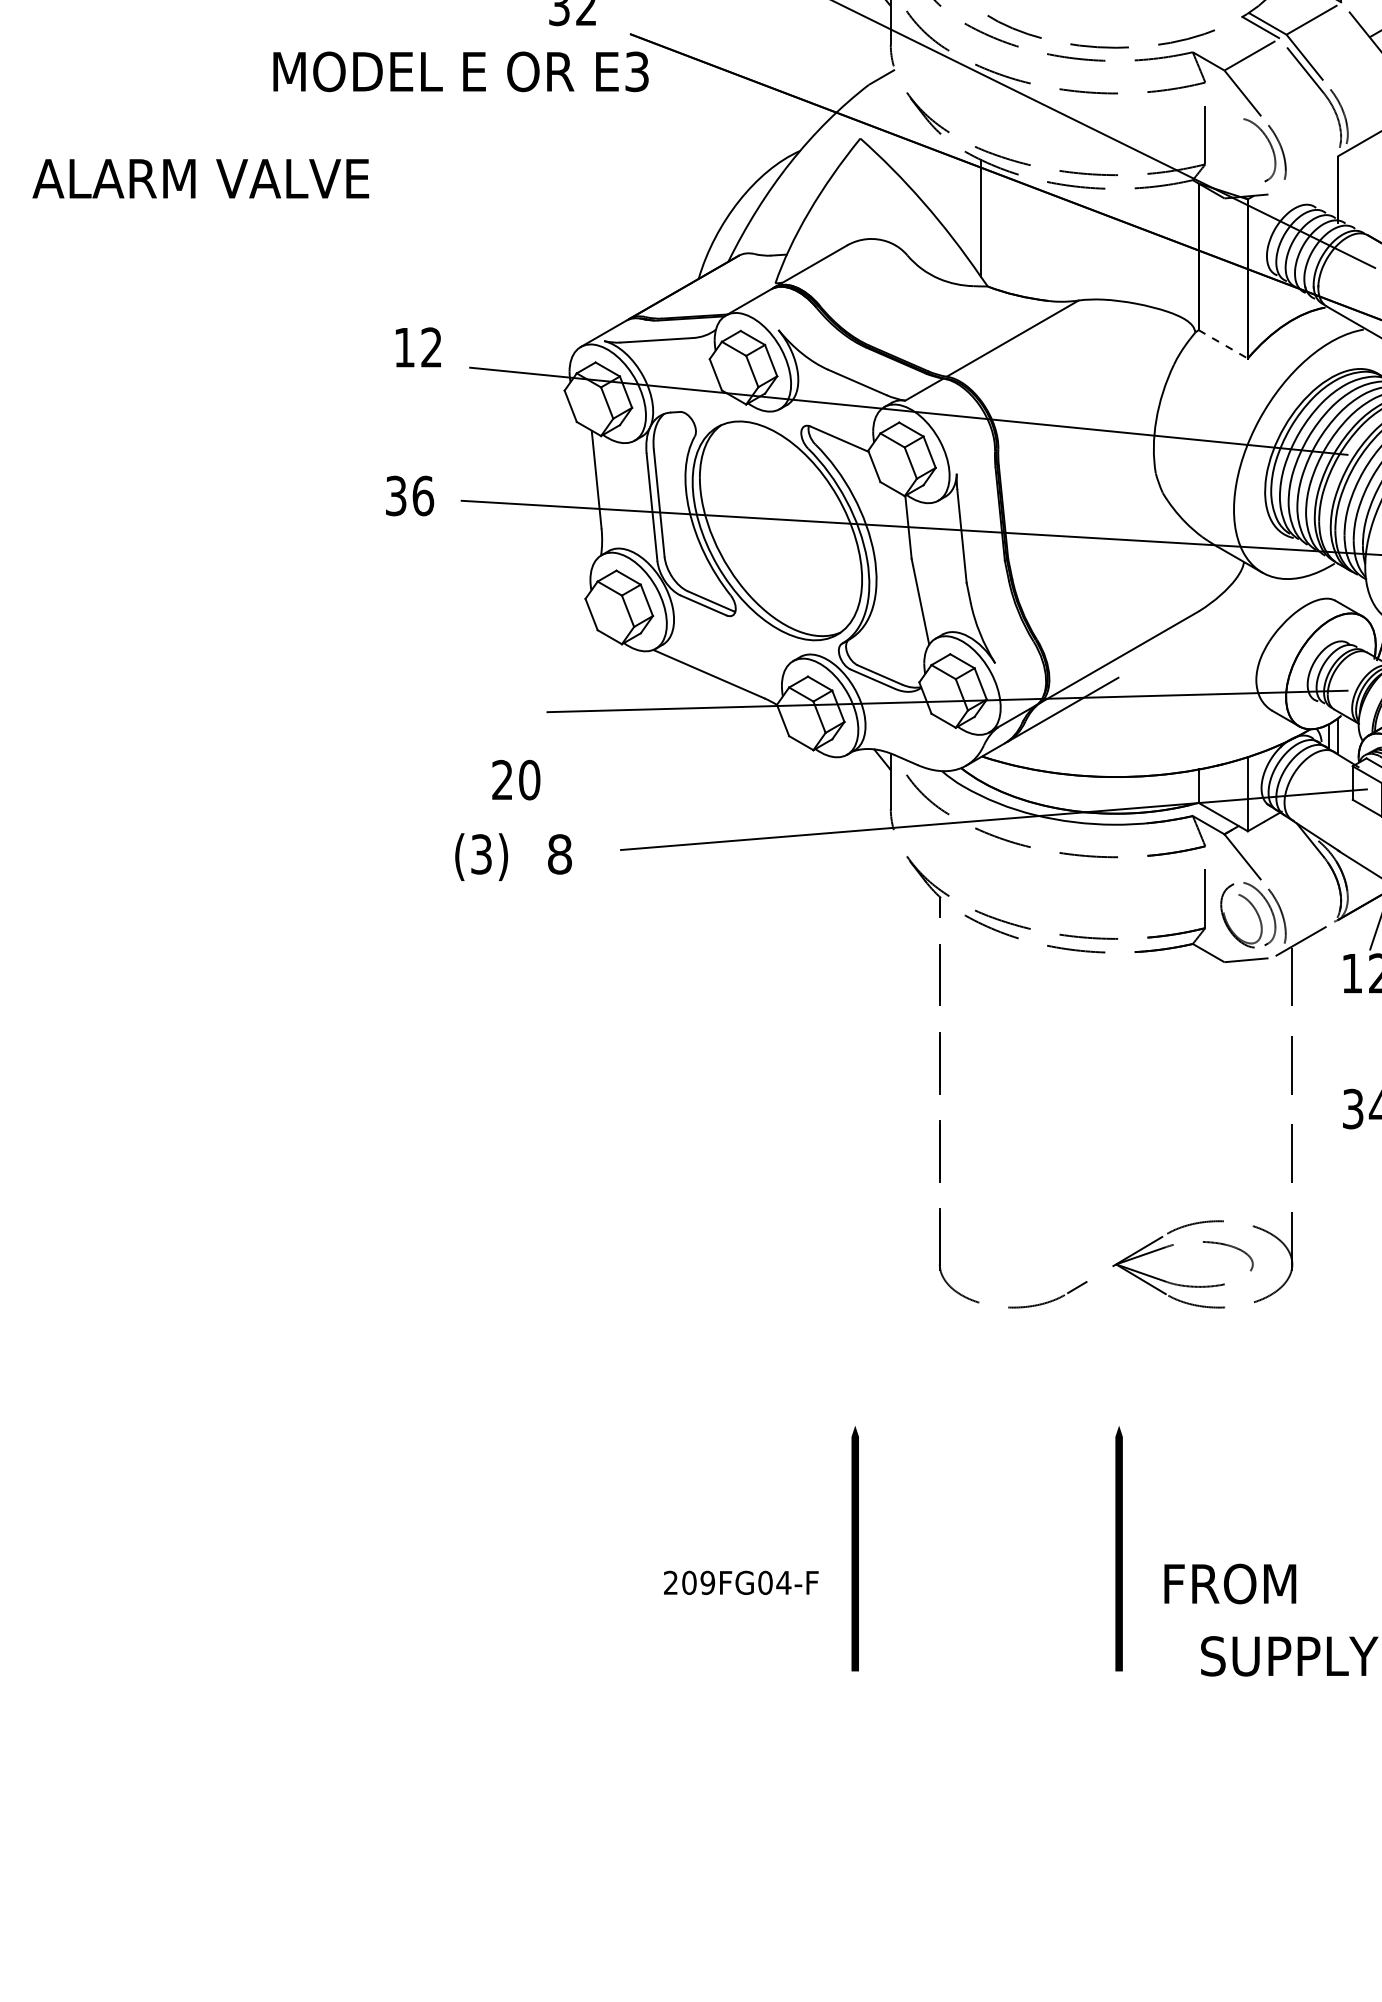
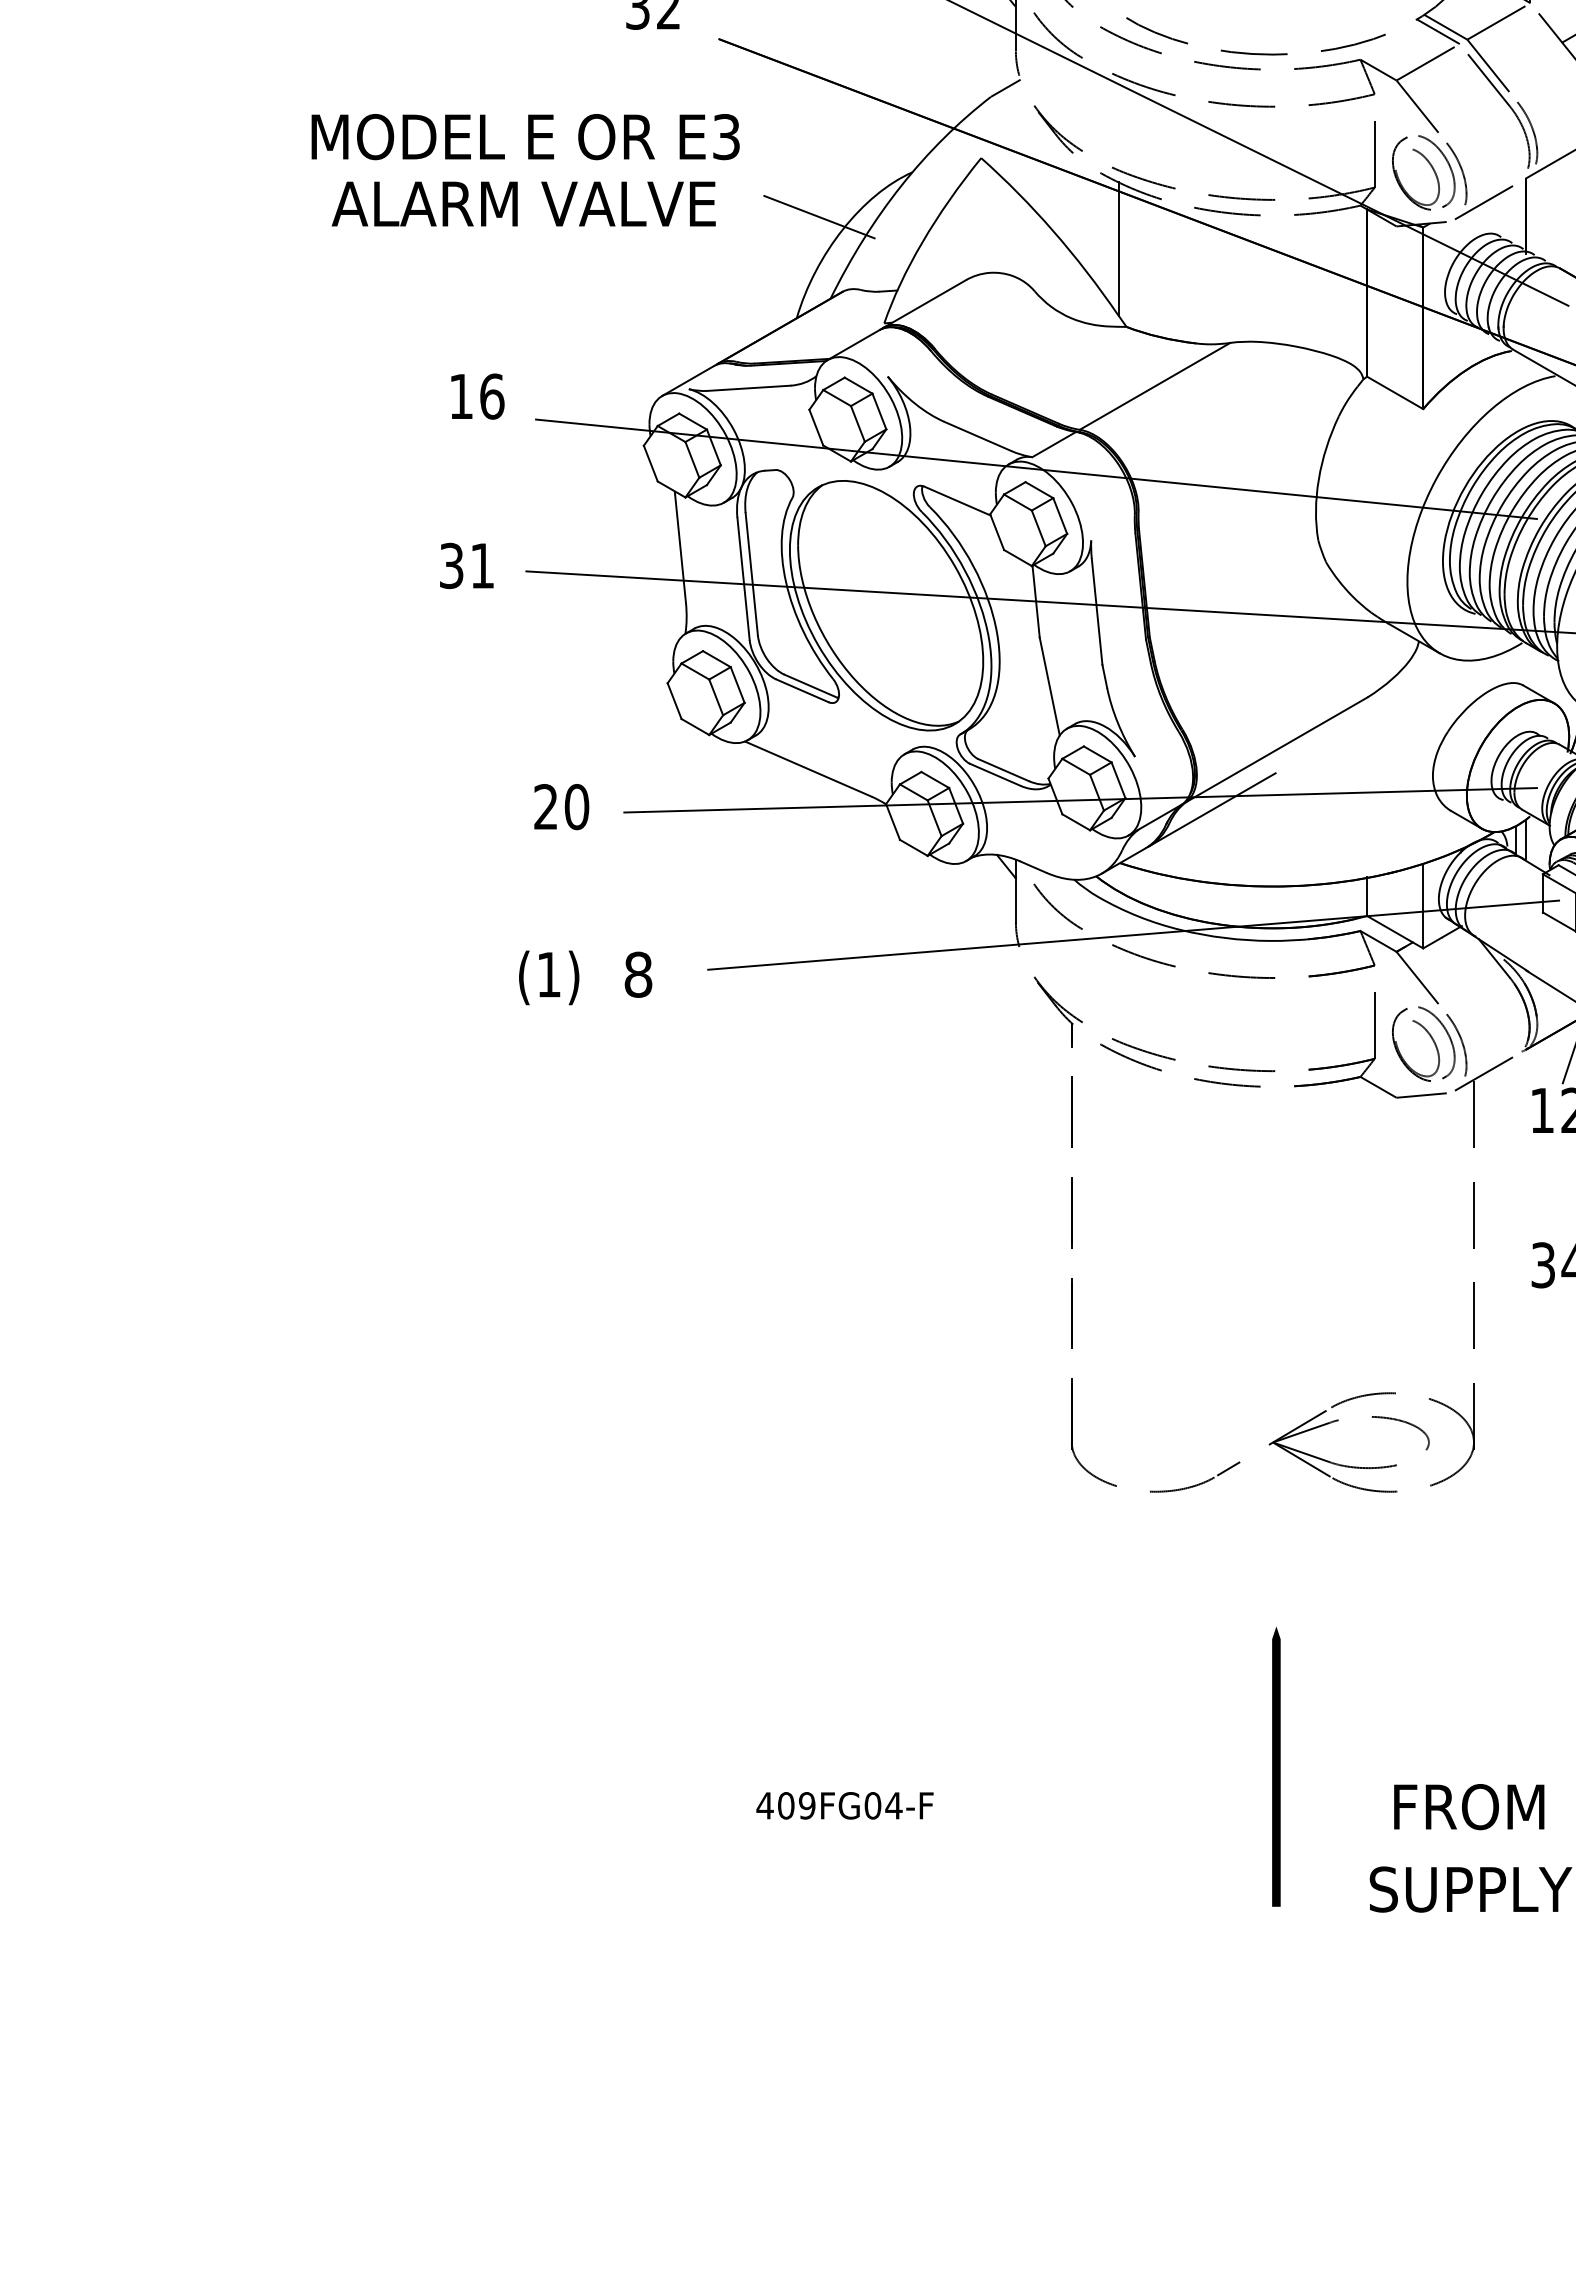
text: (460, 72) -> (525, 137), moved
part: (1252, 143) -> (1428, 163), added
line: (1303, 176) -> (1486, 201), added
text: (200, 178) -> (523, 203), moved
line: (718, 189) -> (819, 216), added
line: (1223, 344) -> (1395, 393), dashed -> solid
text: (431, 347) -> (492, 396), 12 -> 16
text: (423, 495) -> (482, 565), 36 -> 31
text: (516, 780) -> (561, 807), moved
text: (481, 854) -> (548, 974), (3) -> (1)
line: (855, 1548) -> (975, 1766), removed
text: (670, 1582) -> (764, 1805), 209FG04-F -> 409FG04-F
text: (1230, 1584) -> (1469, 1807), moved

